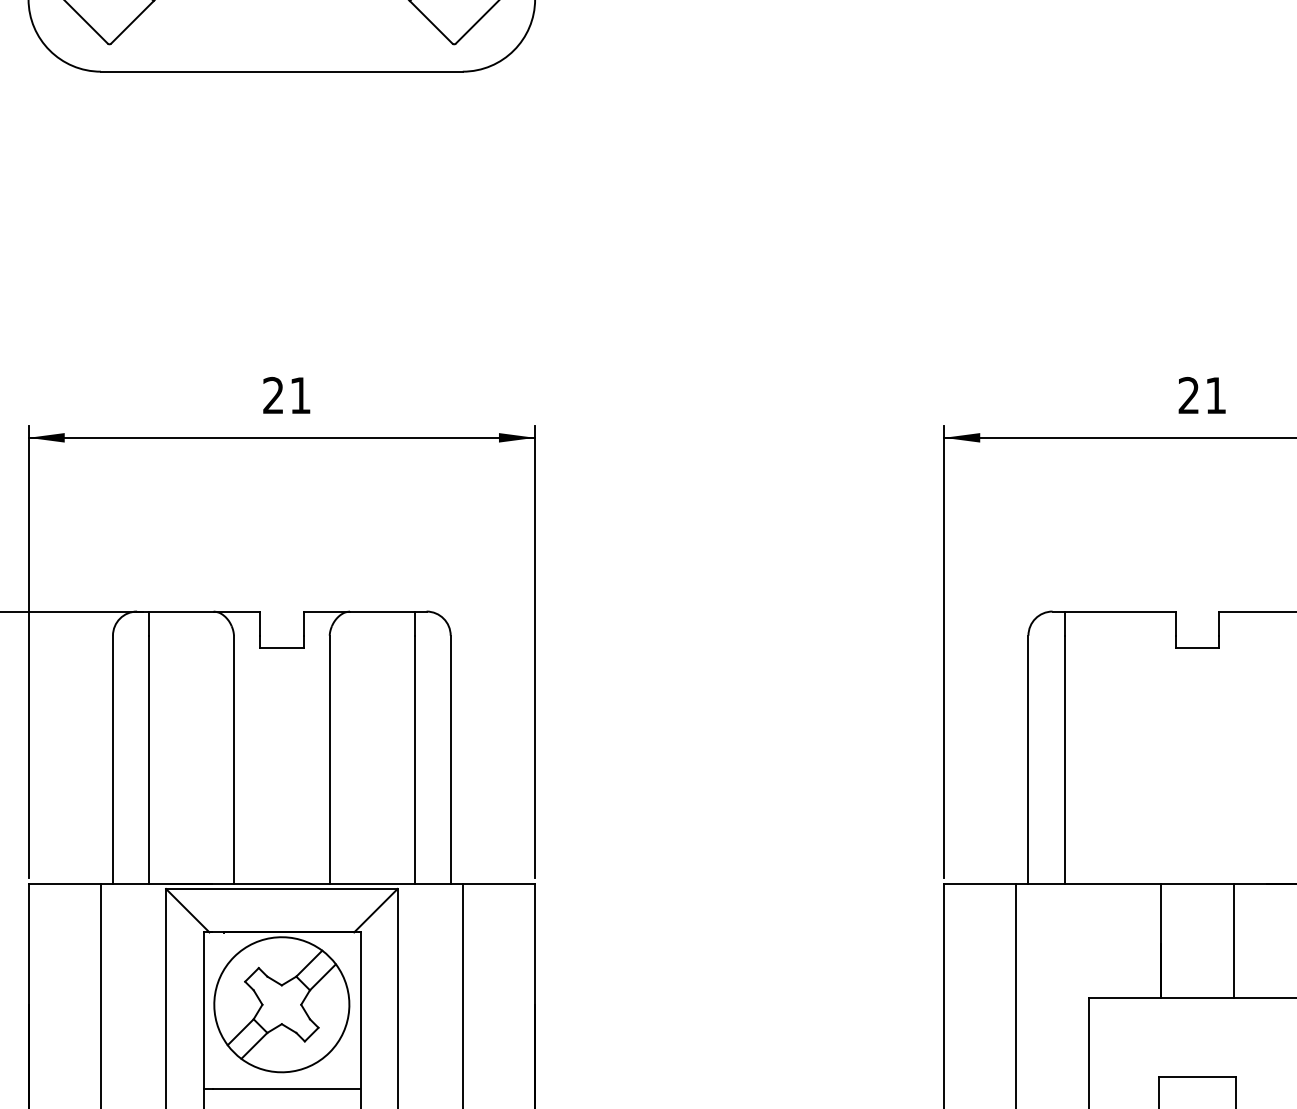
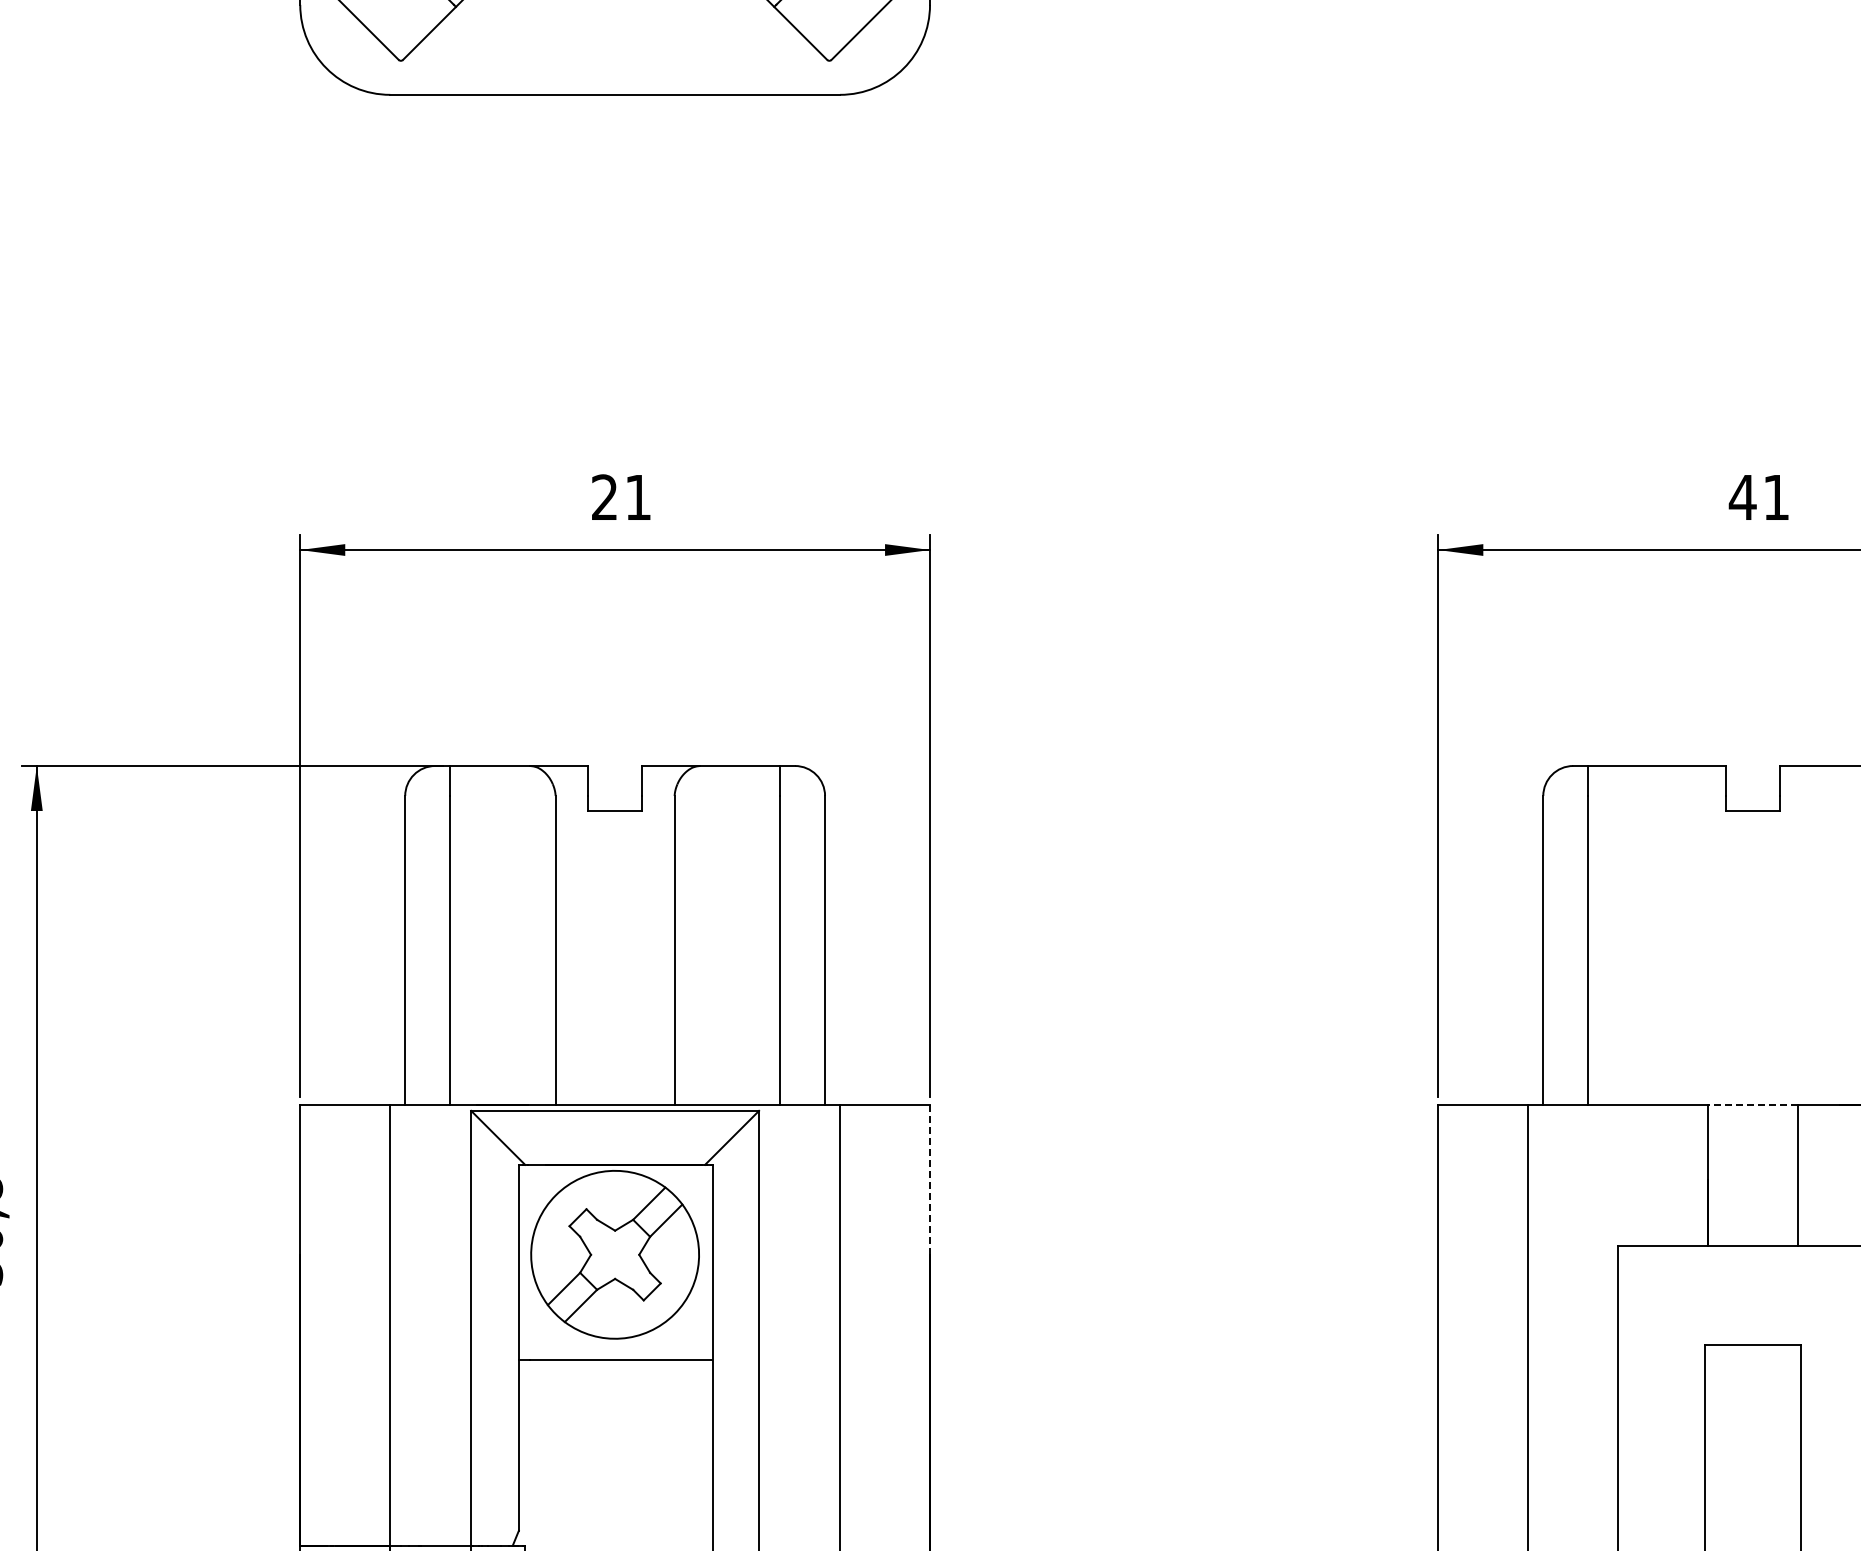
text: (1188, 394) -> (1742, 496), 21 -> 41
line: (1197, 883) -> (1753, 1104), solid -> dashed
line: (535, 944) -> (930, 1179), solid -> dashed

